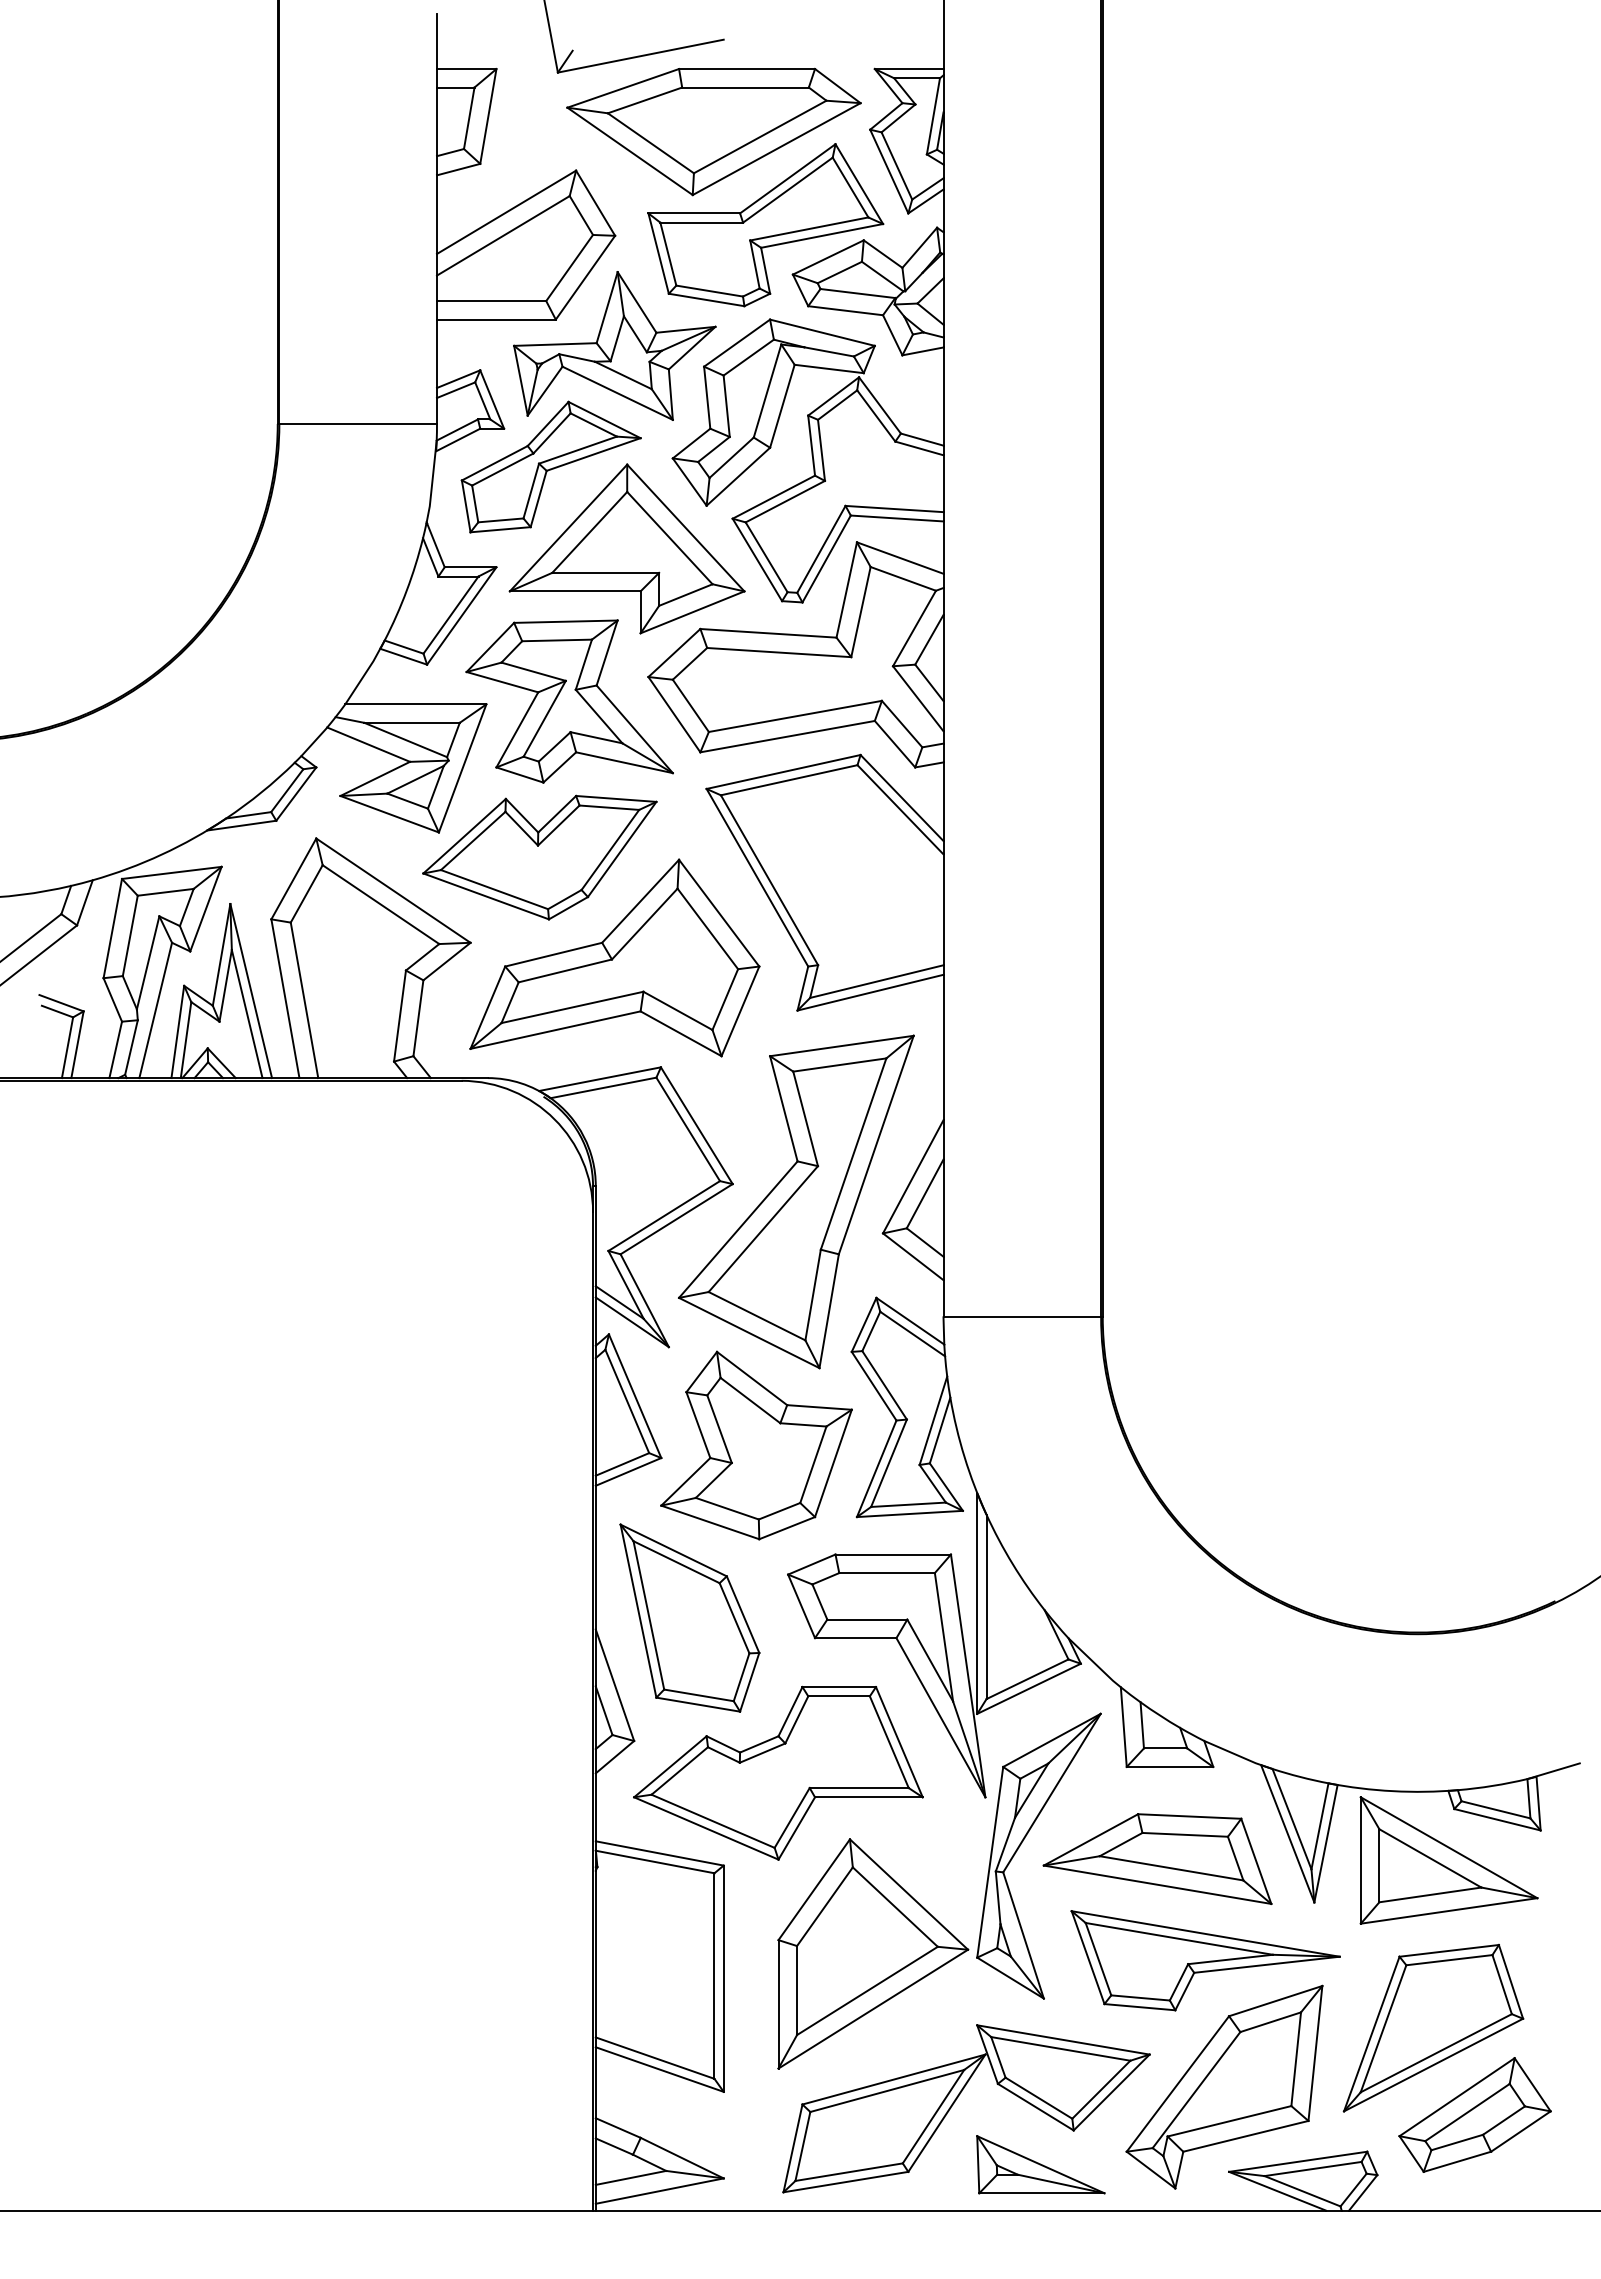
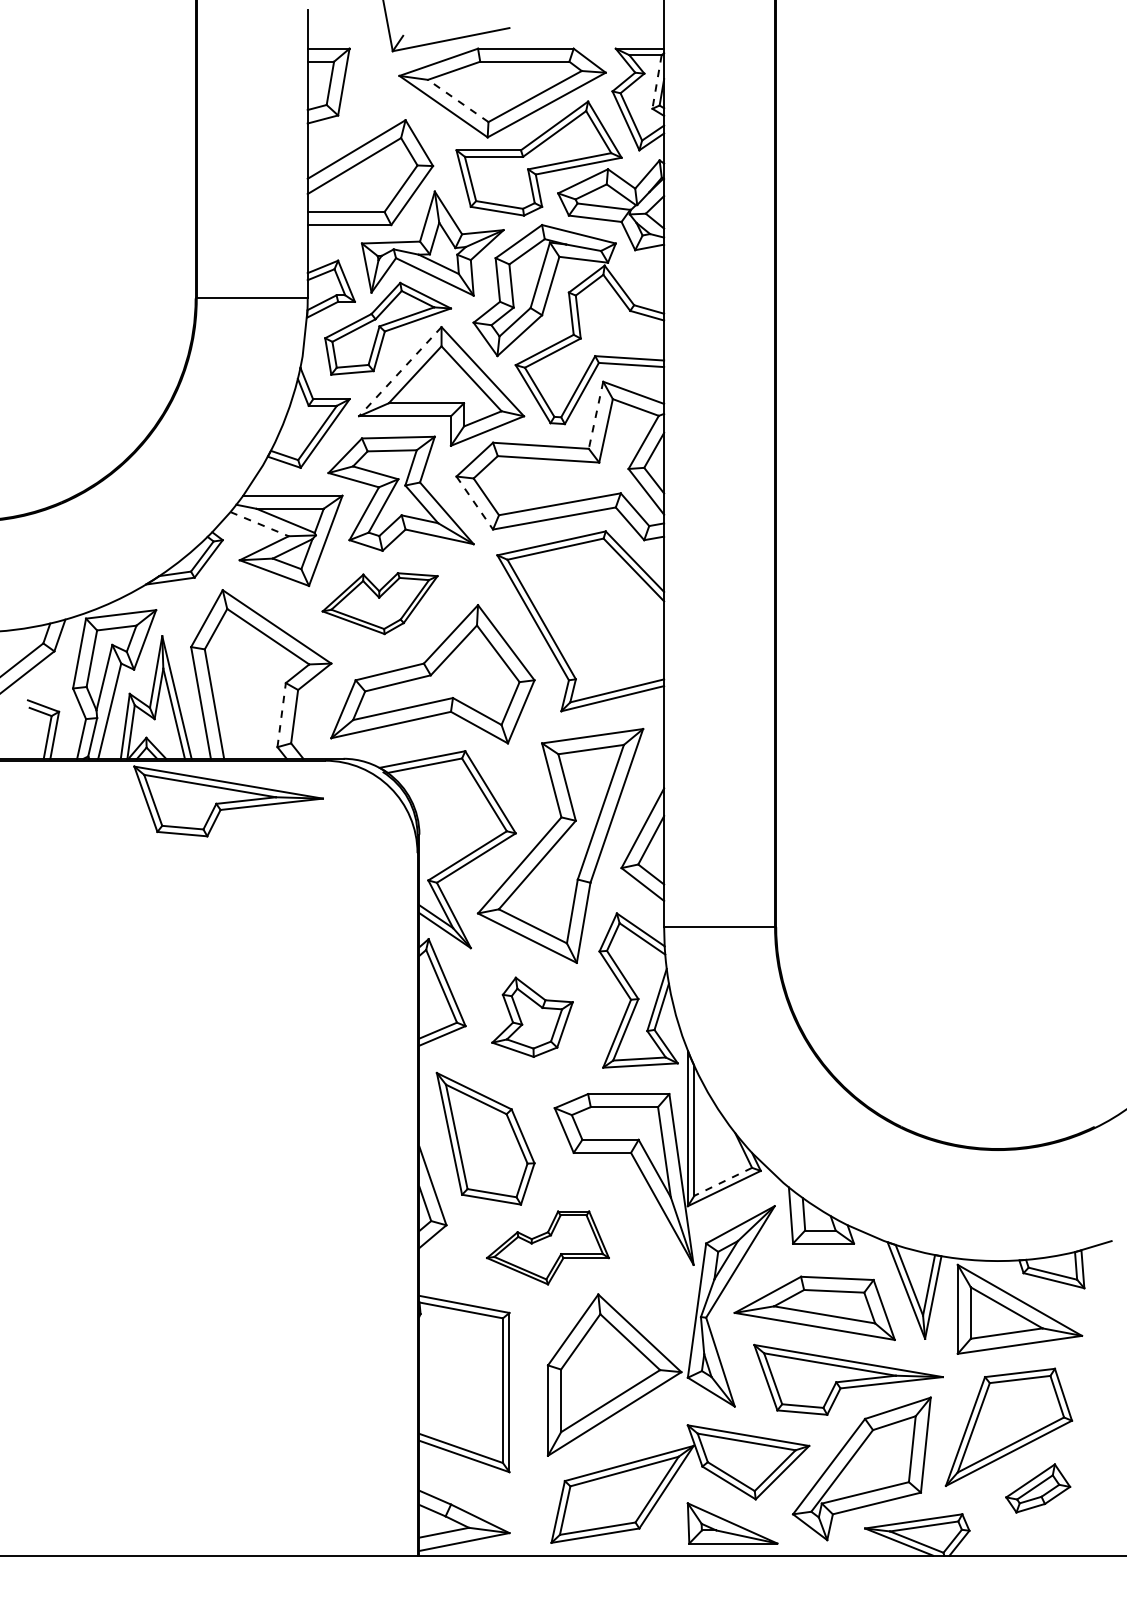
line: (933, 116) -> (657, 82), solid -> dashed
line: (650, 143) -> (457, 101), solid -> dashed
line: (568, 528) -> (400, 372), solid -> dashed
line: (846, 589) -> (595, 414), solid -> dashed
line: (674, 714) -> (474, 502), solid -> dashed
line: (368, 744) -> (259, 524), solid -> dashed
part: (539, 857) -> (379, 603), size x0.7
line: (400, 1016) -> (282, 715), solid -> dashed
part: (324, 1138) -> (228, 801), added
part: (756, 1445) -> (532, 1017), size x0.6
line: (1027, 1679) -> (723, 1181), solid -> dashed
part: (778, 1772) -> (548, 1247), size x0.6
part: (1474, 2114) -> (1037, 1488), size x0.6

